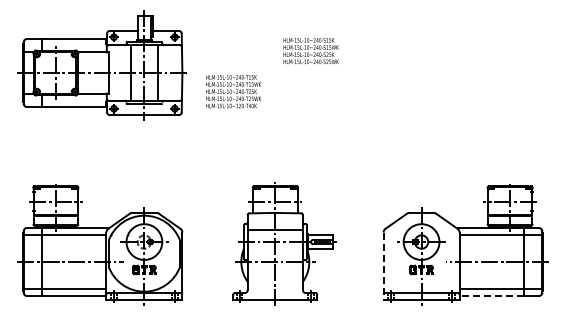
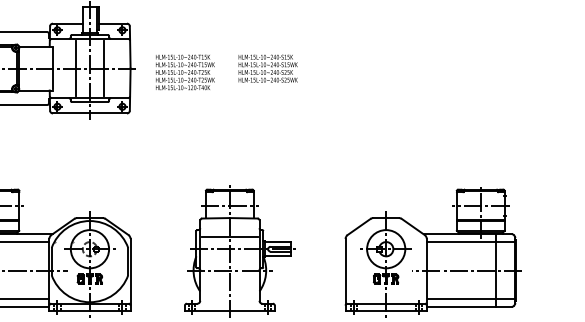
text: (310, 51) -> (267, 69), moved
text: (233, 91) -> (185, 72), moved
line: (383, 266) -> (345, 275), dashed -> solid
line: (491, 296) -> (460, 307), dashed -> solid

